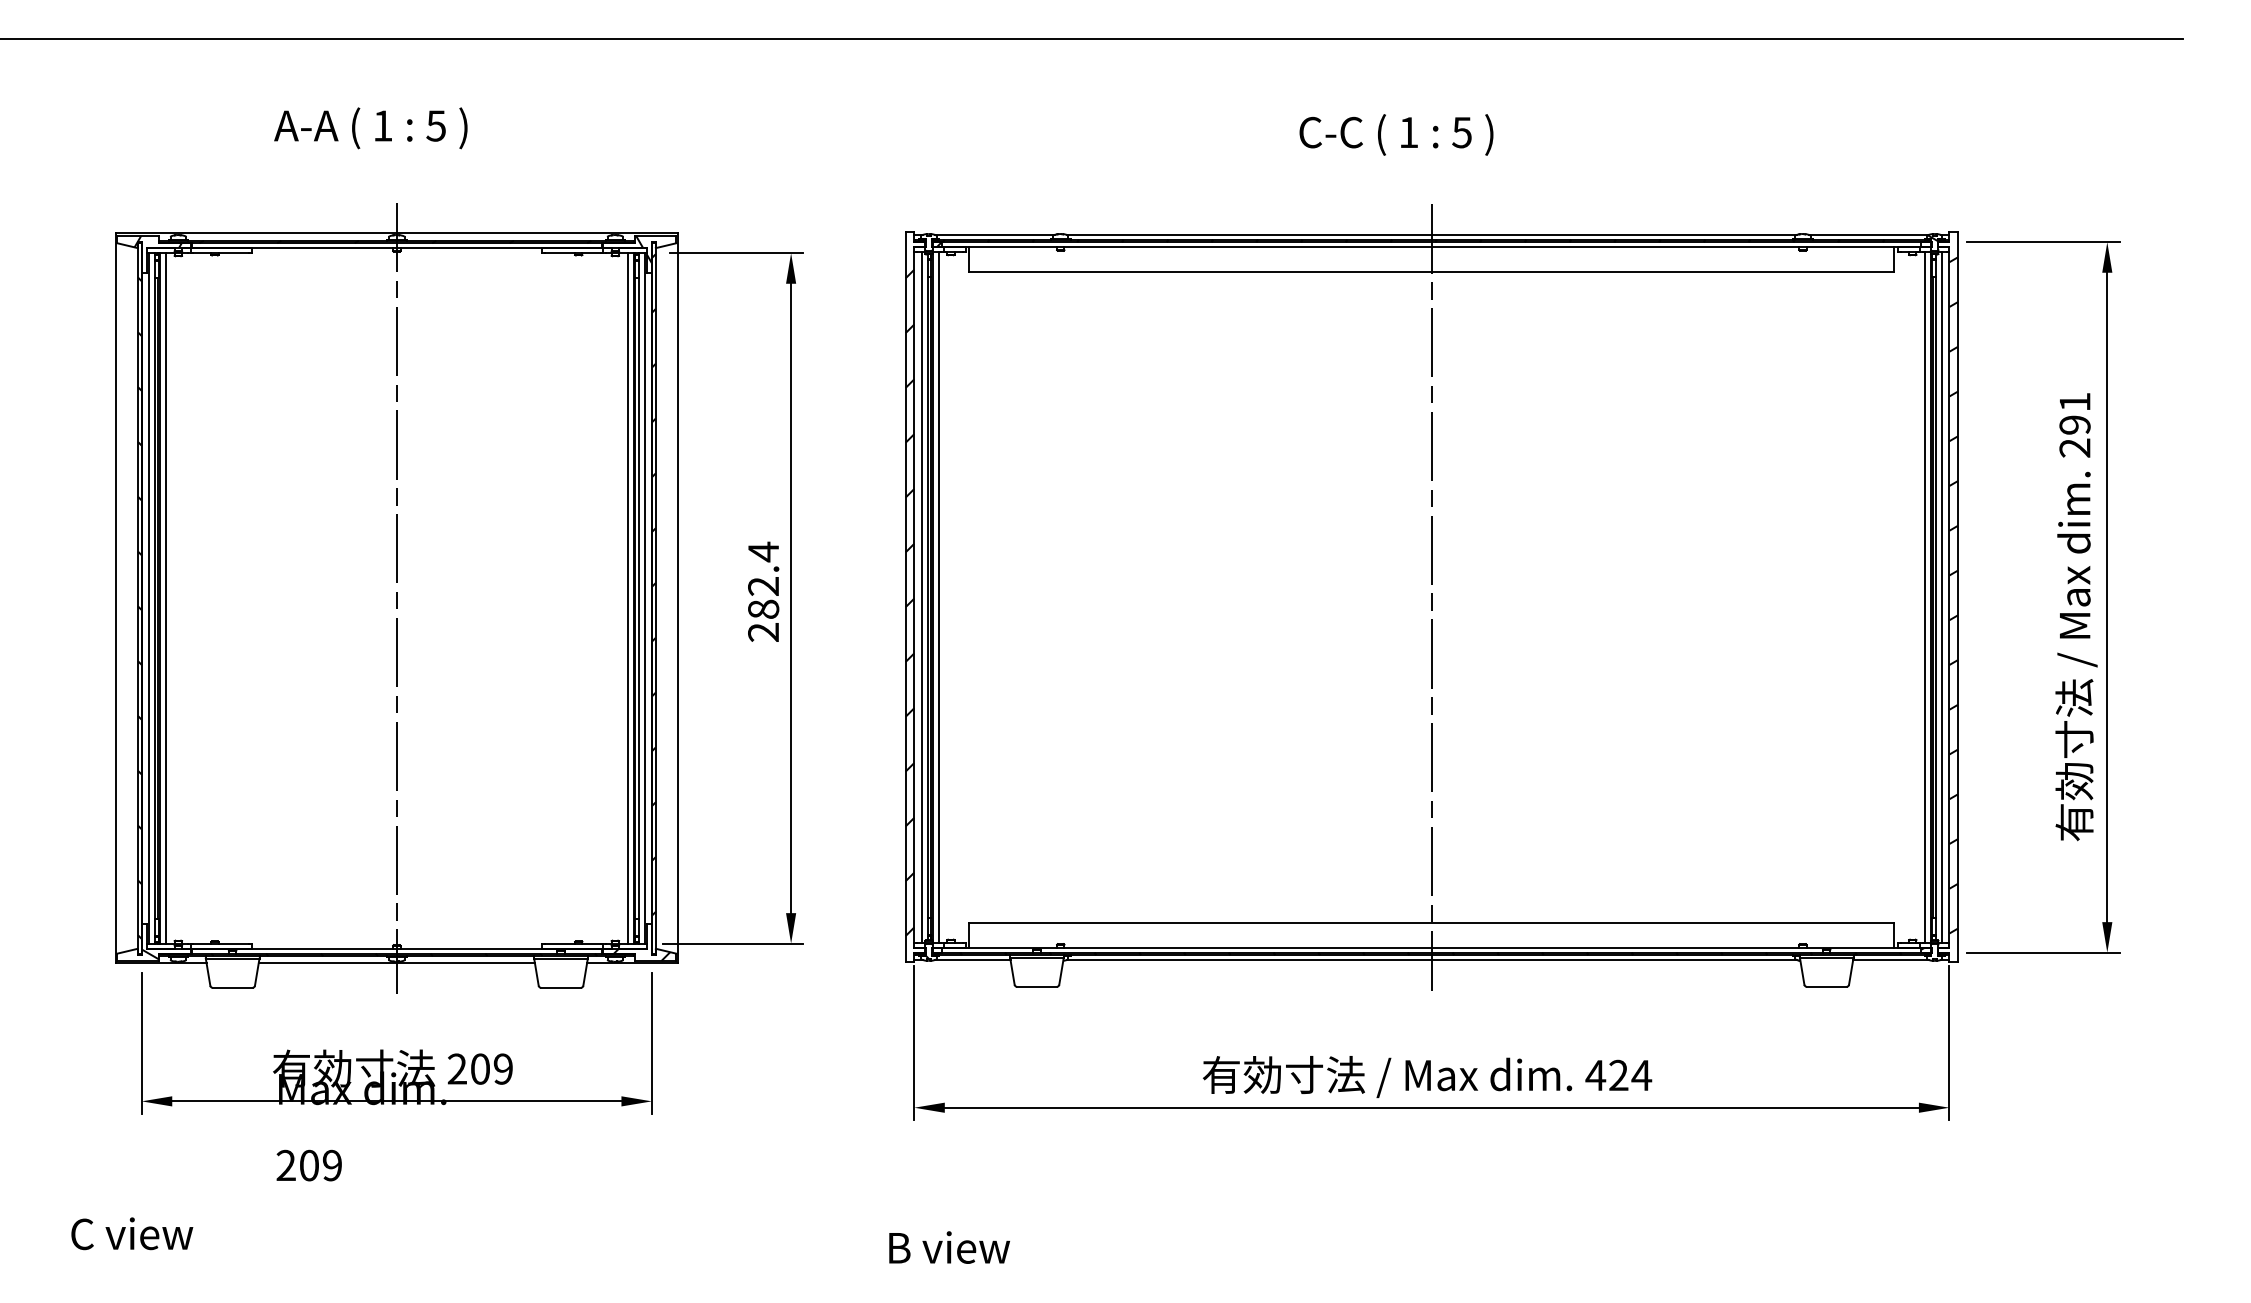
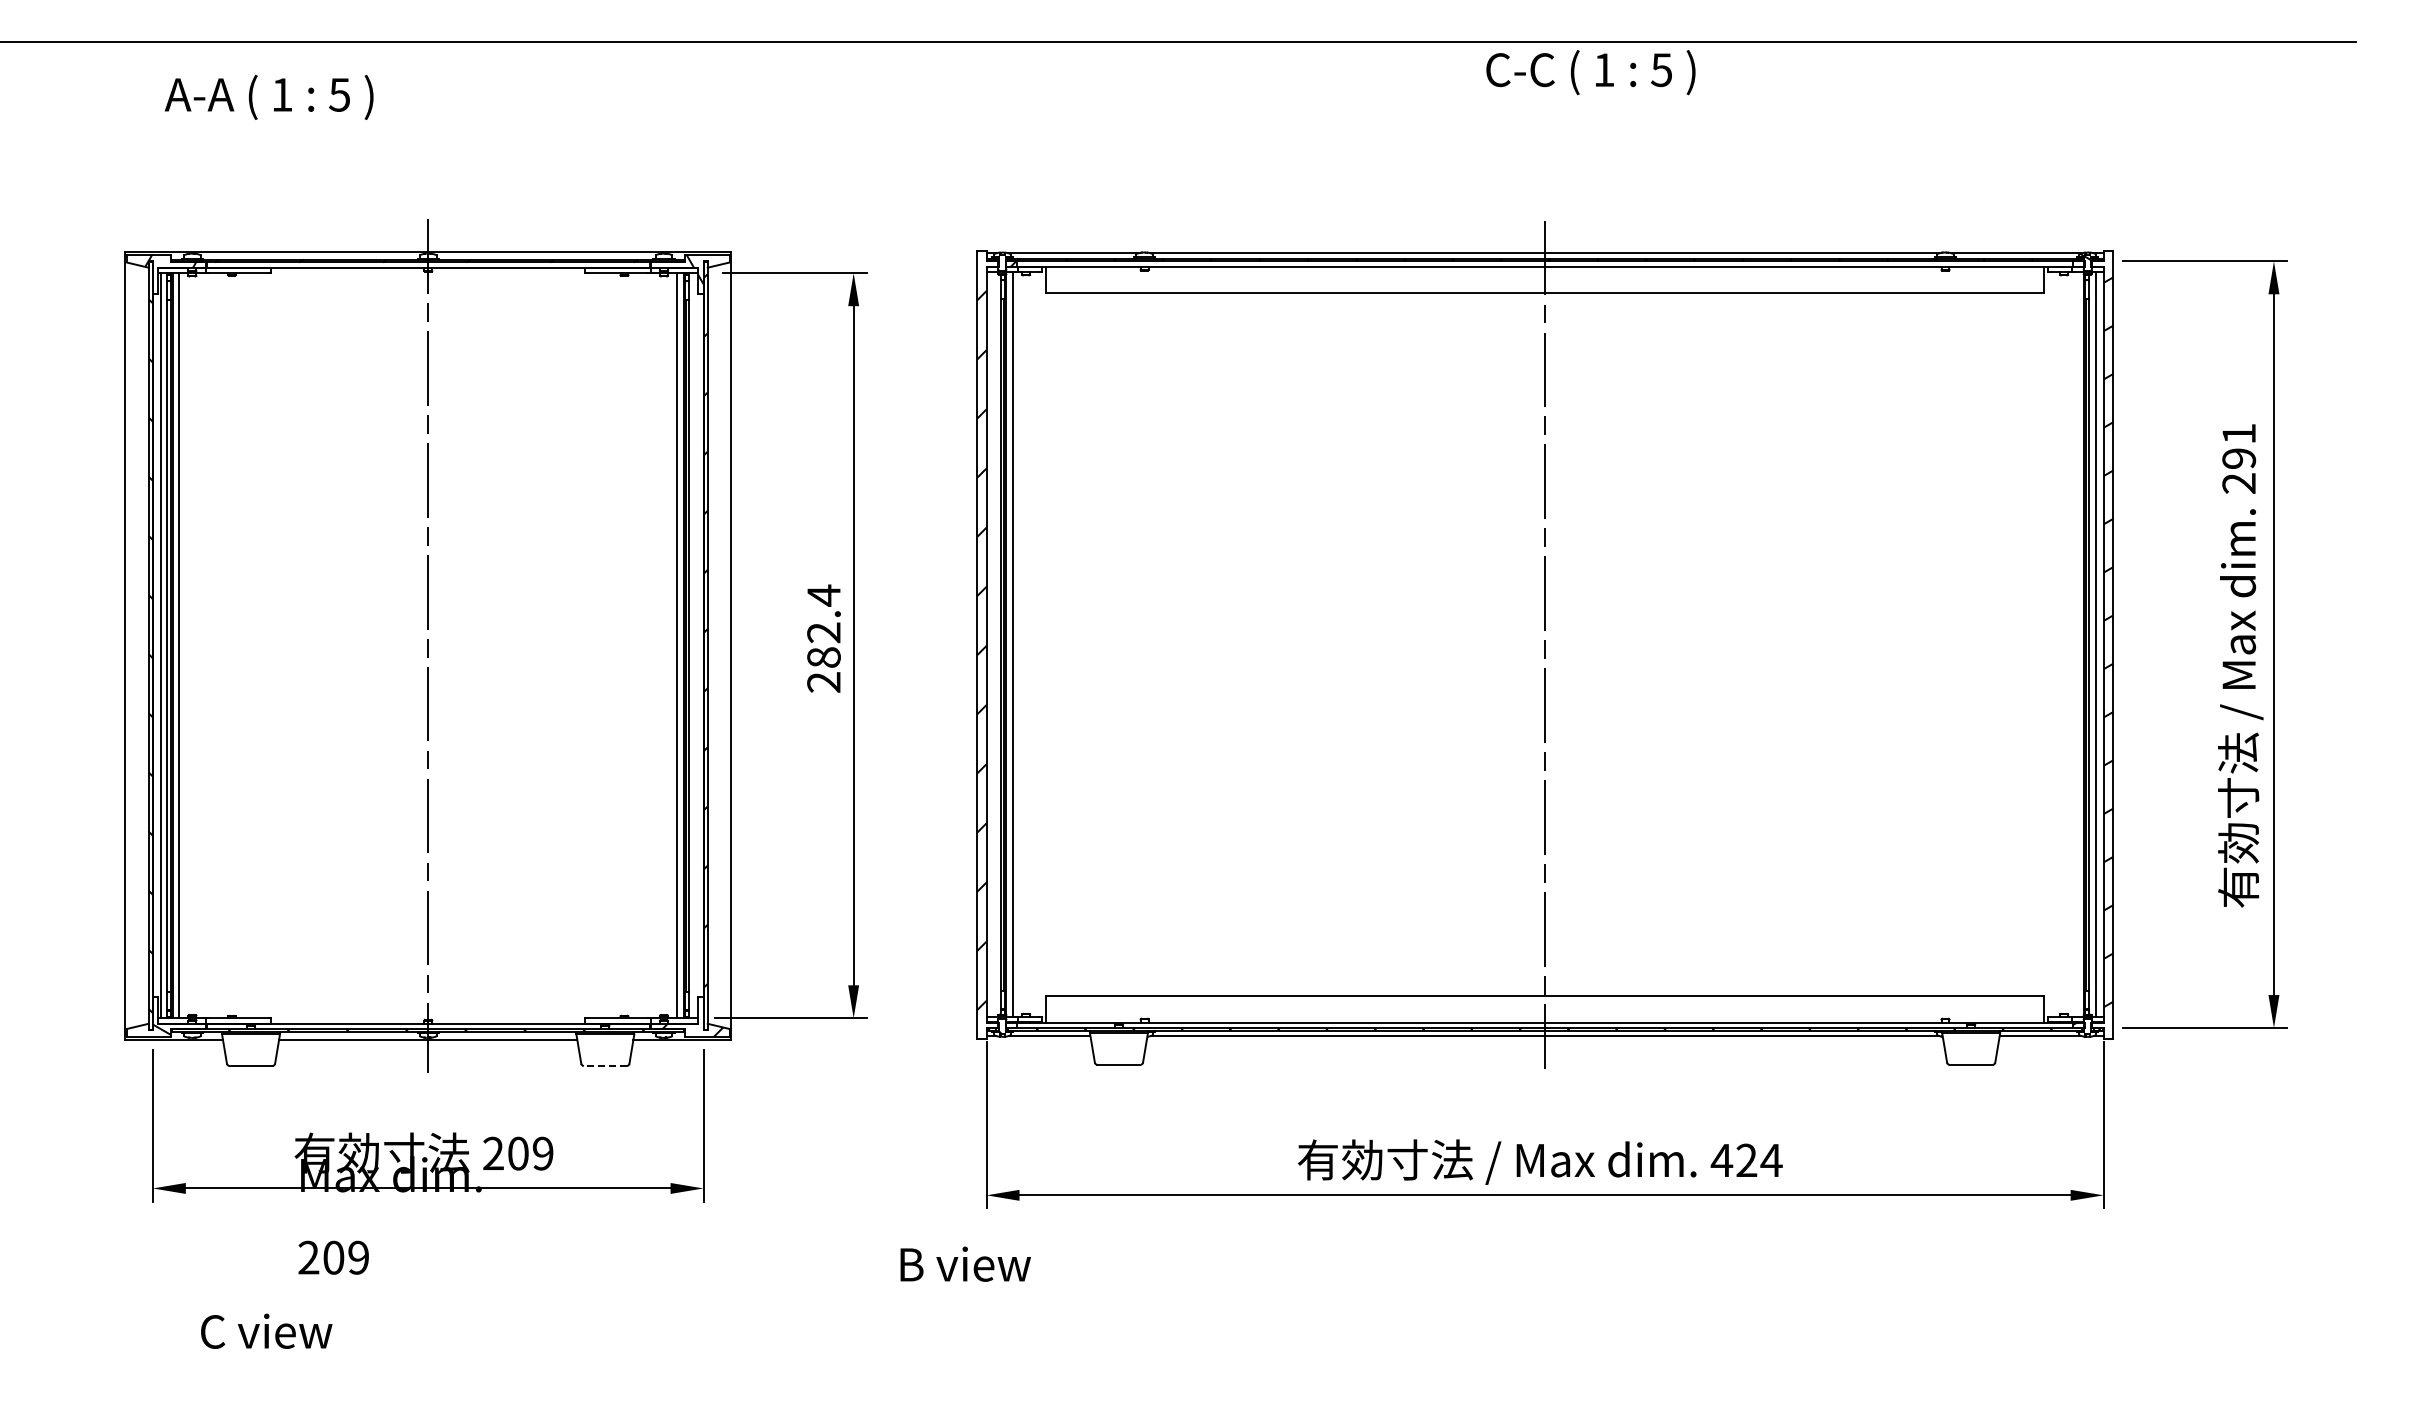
text: (370, 127) -> (268, 96), moved
text: (1396, 134) -> (1590, 72), moved
line: (921, 597) -> (994, 644), removed
line: (1925, 597) -> (2077, 644), removed
line: (644, 598) -> (695, 645), removed
line: (560, 987) -> (604, 1065), solid -> dashed
text: (132, 1233) -> (266, 1330), moved
text: (949, 1246) -> (965, 1263), moved

